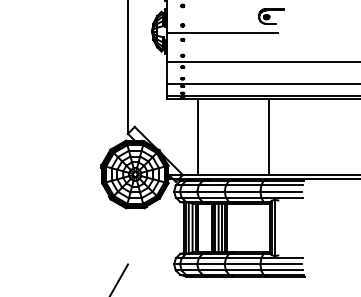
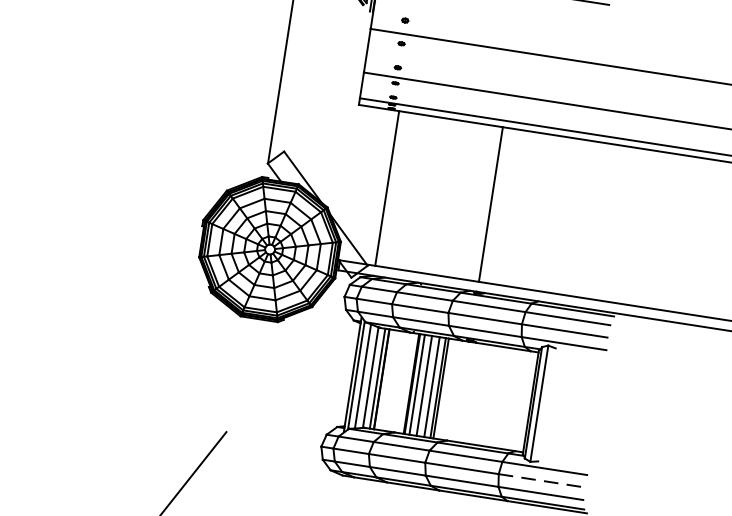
line: (198, 136) -> (387, 187), moved
line: (268, 136) -> (490, 203), moved
line: (281, 264) -> (541, 481), solid -> dashed

